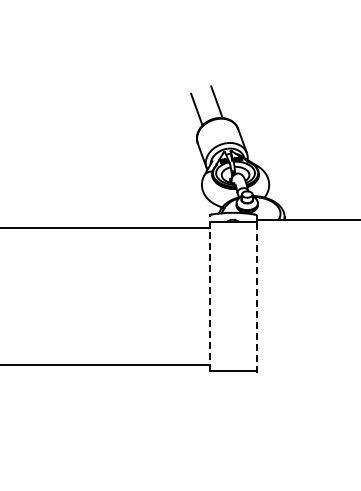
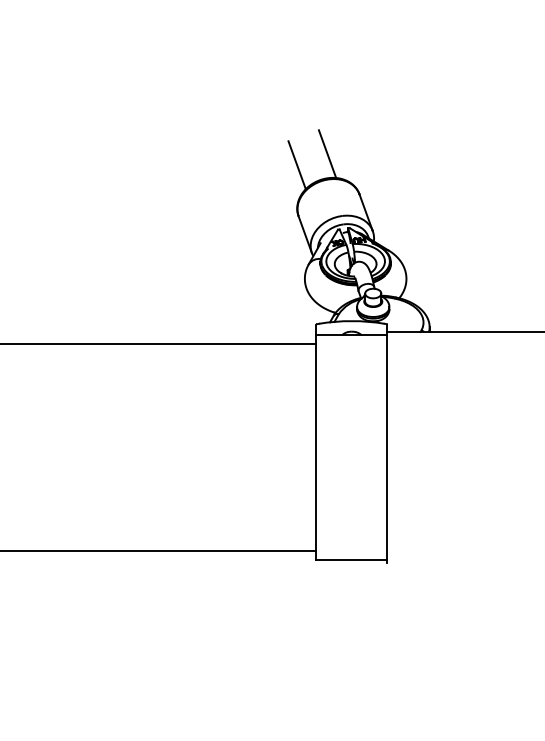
line: (209, 293) -> (316, 442), dashed -> solid
line: (256, 294) -> (387, 444), dashed -> solid

